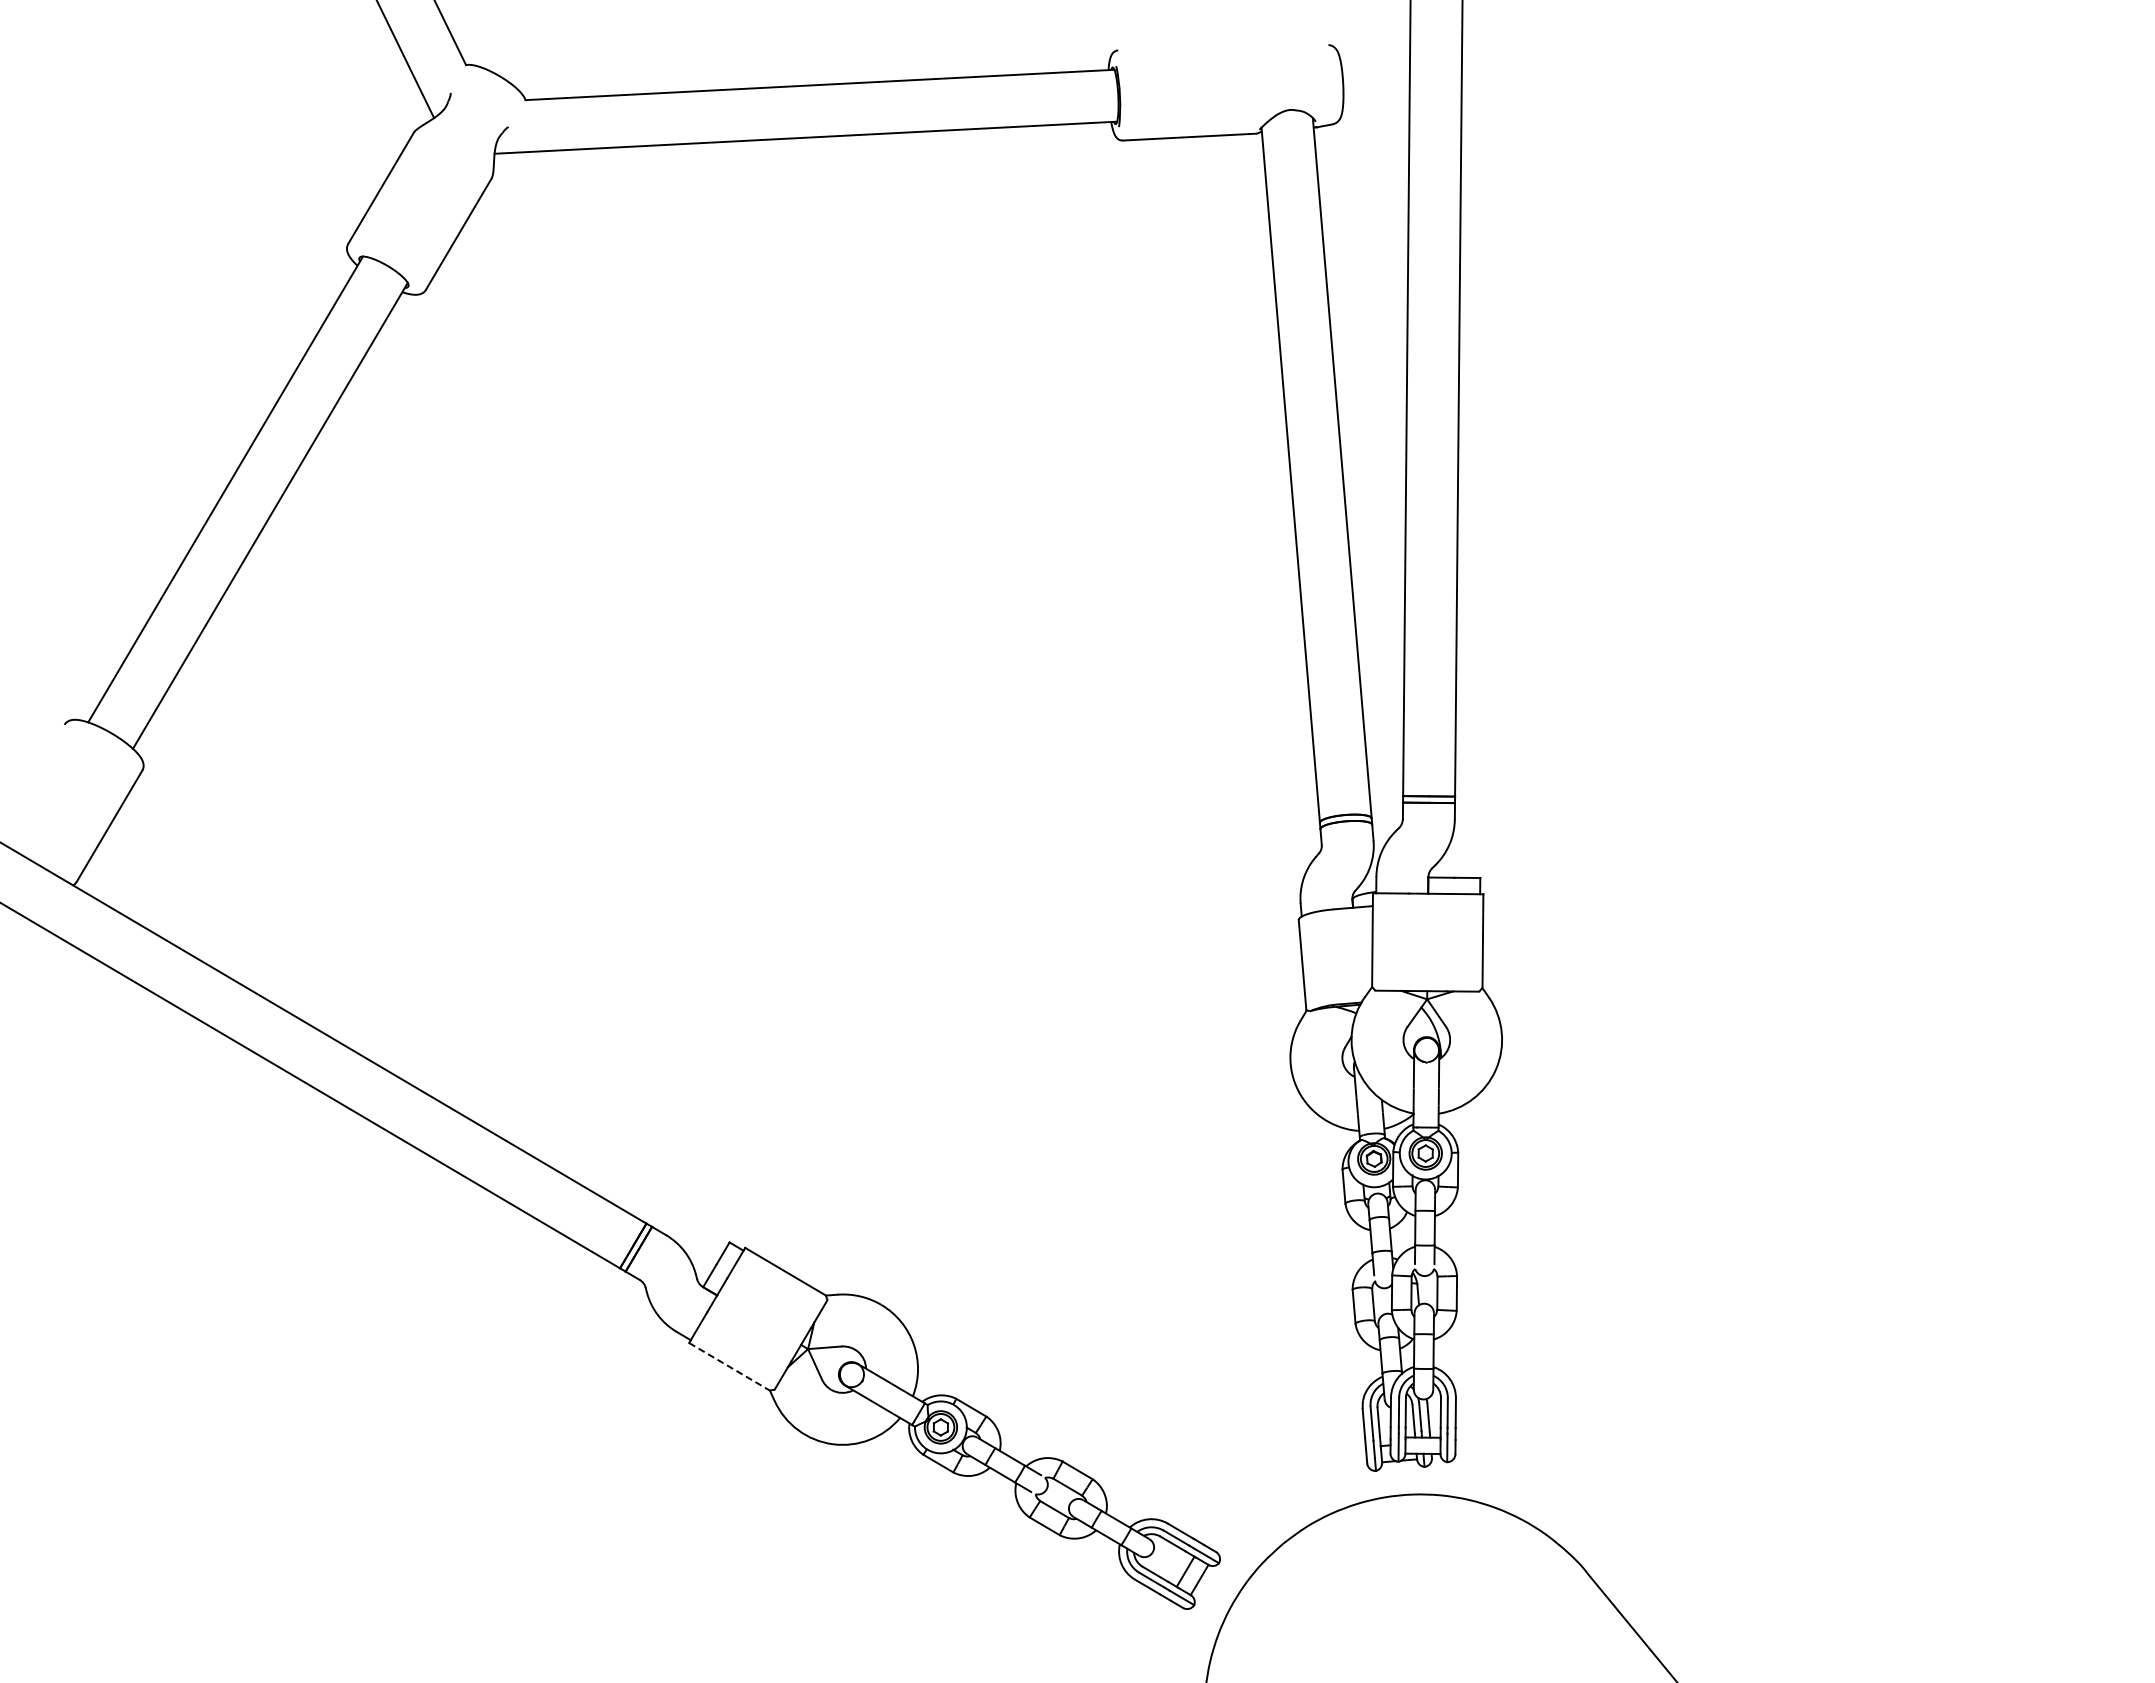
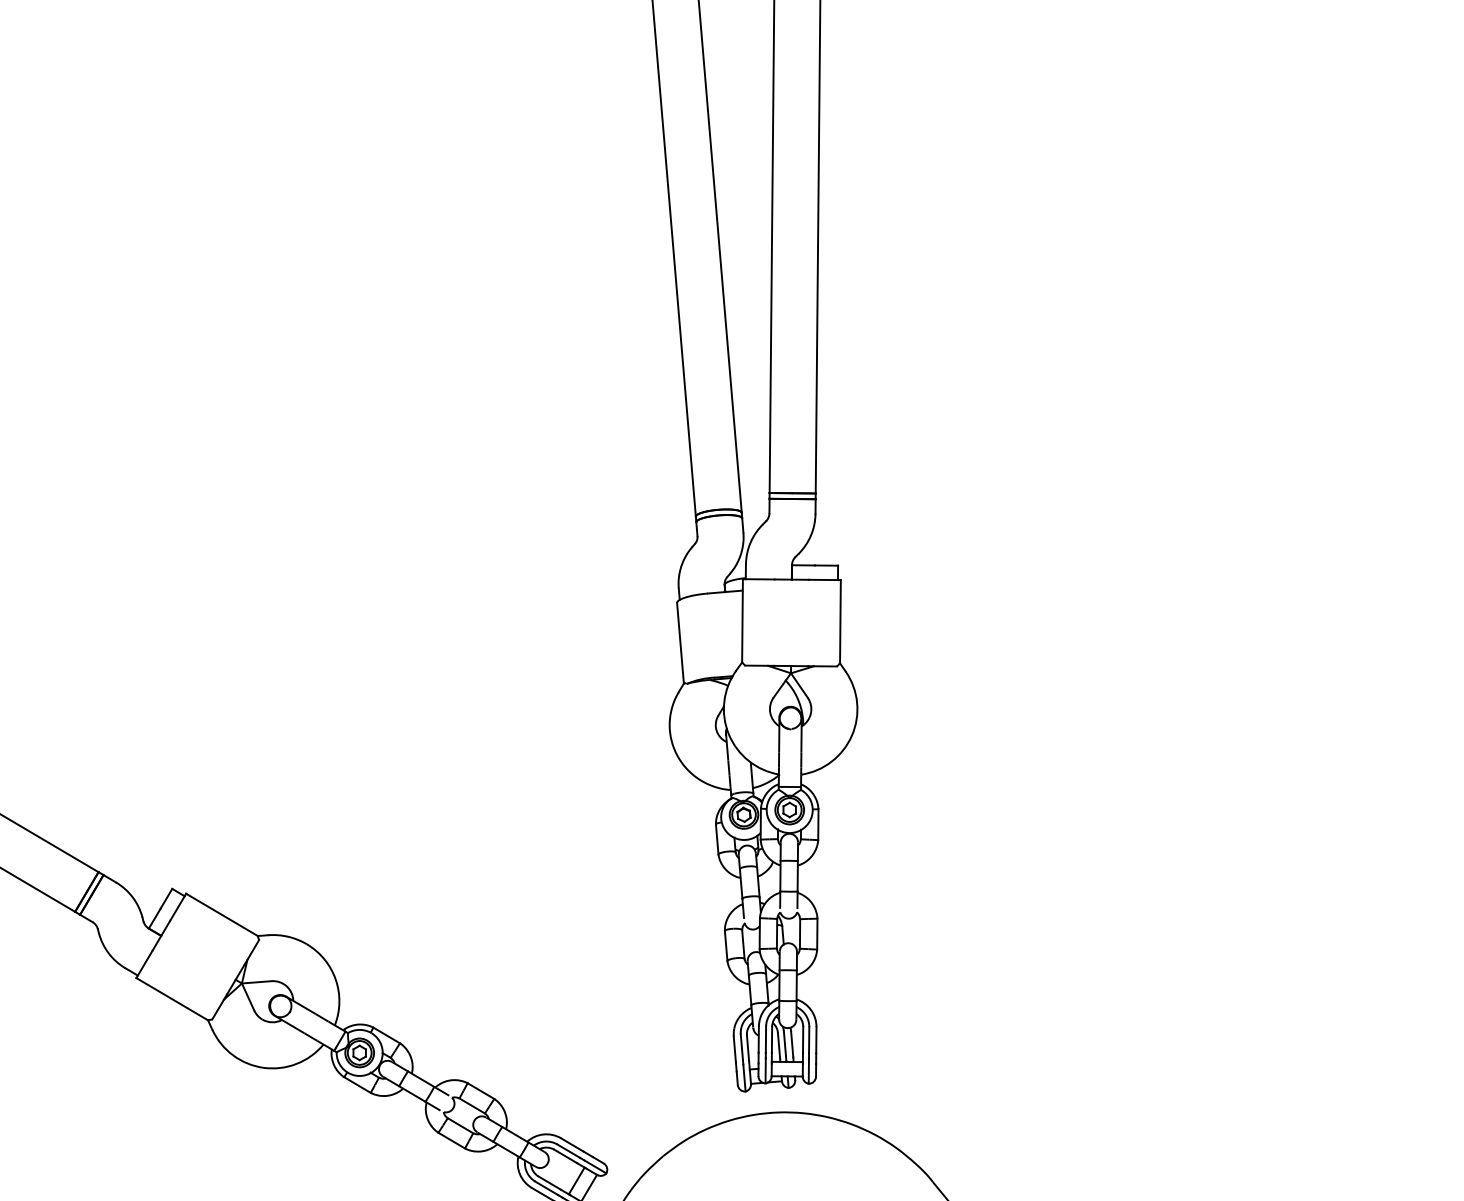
line: (729, 1366) -> (172, 998), dashed -> solid

